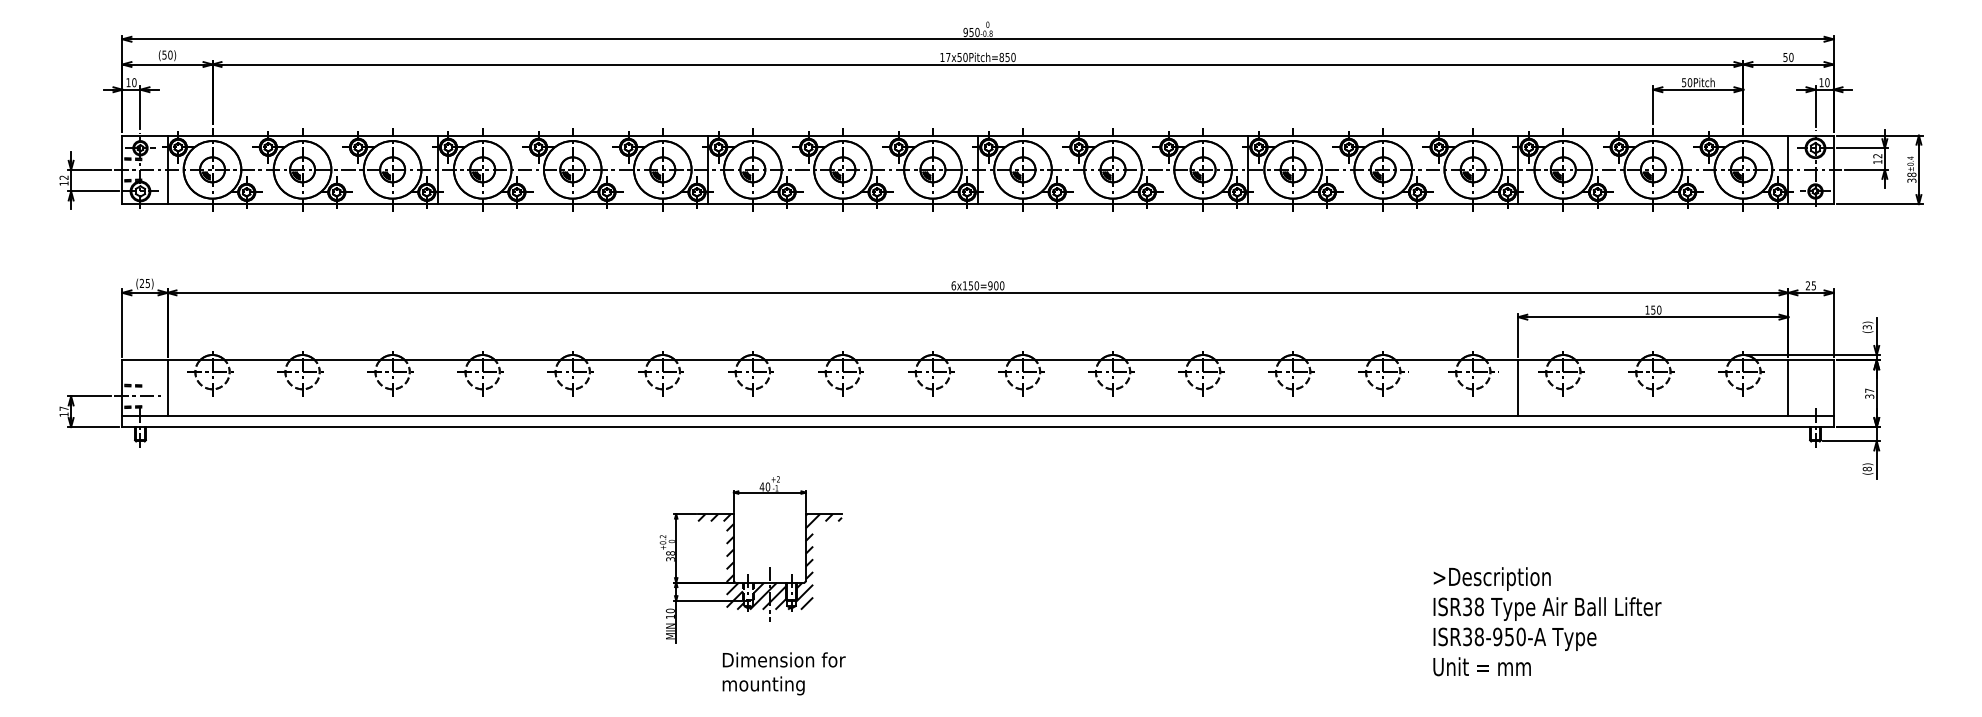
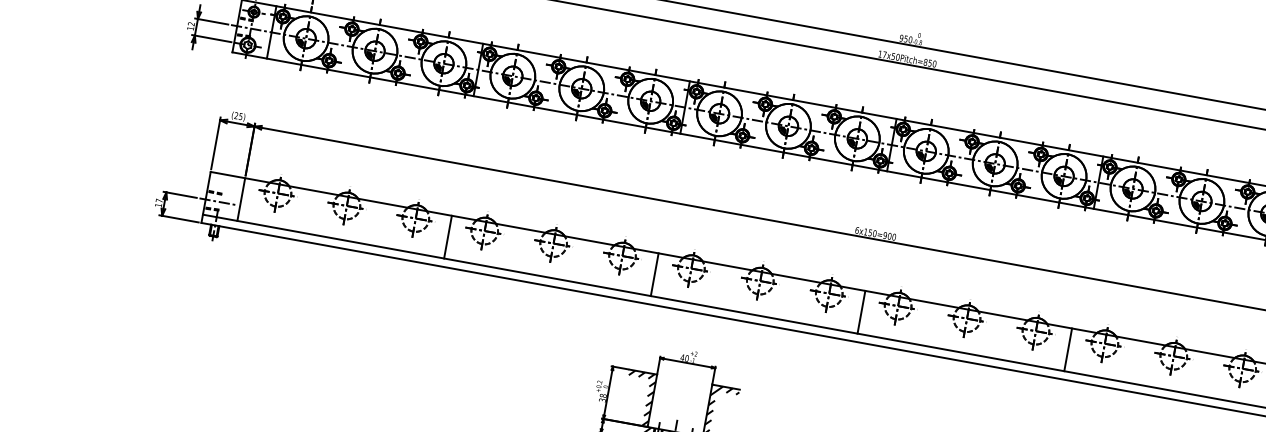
line: (437, 388) -> (447, 237), added
line: (707, 388) -> (654, 274), added
line: (977, 388) -> (861, 312), added
line: (1248, 388) -> (1068, 350), added

